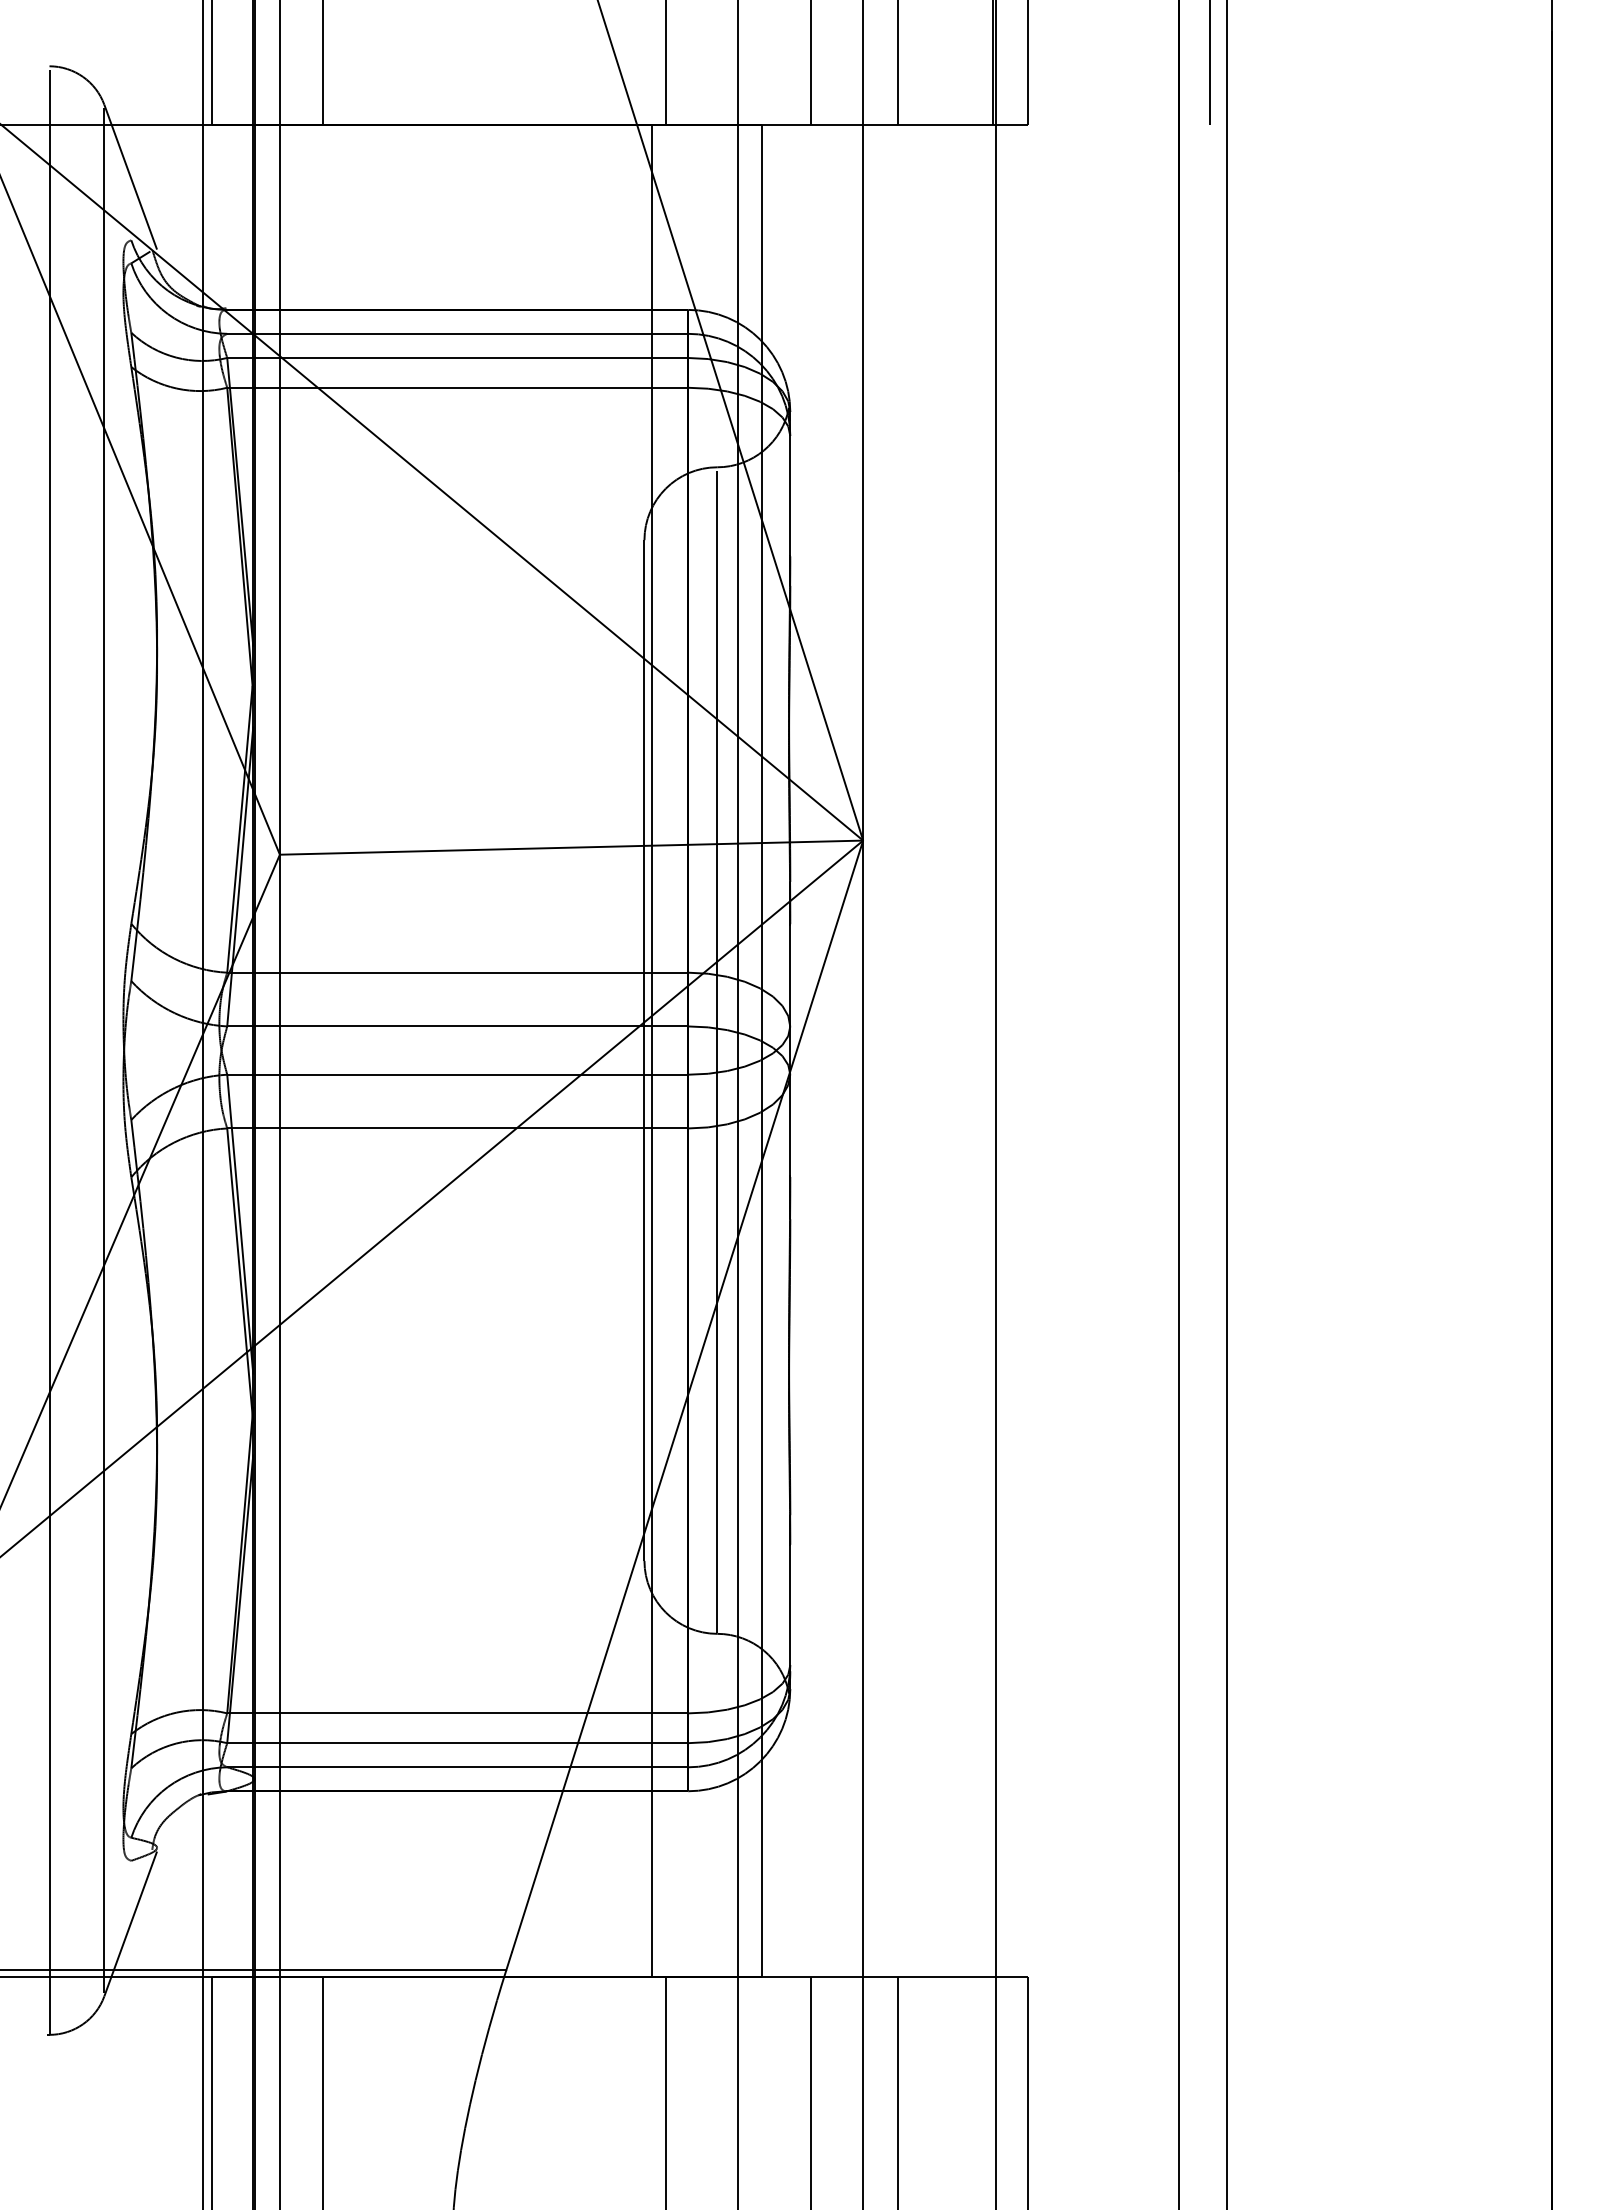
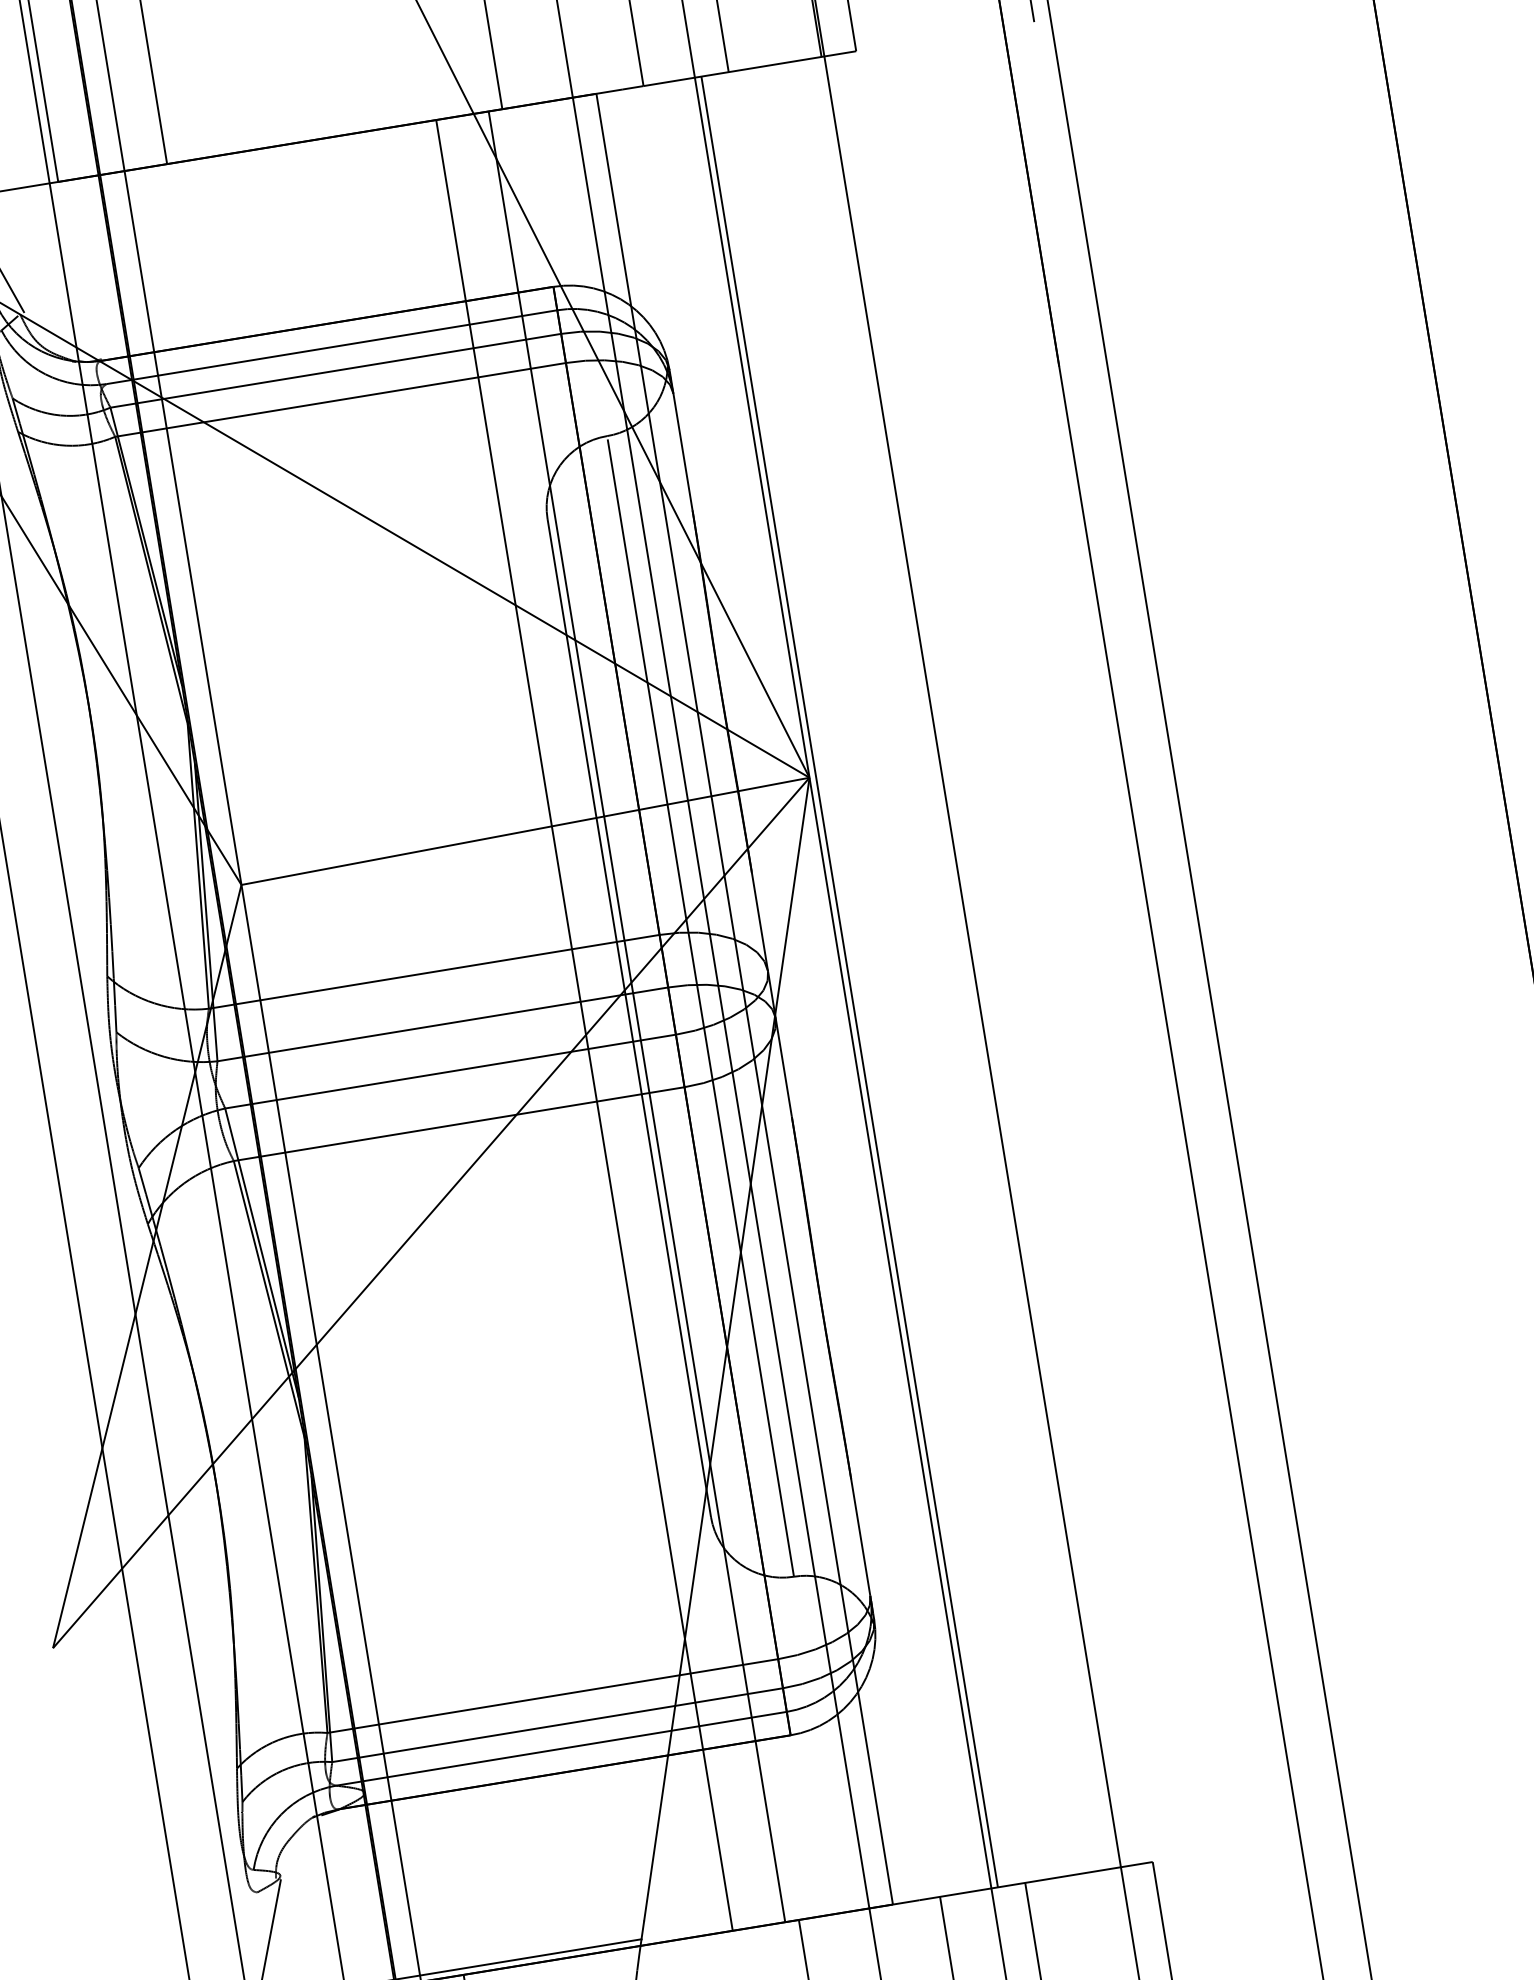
line: (598, 1050) -> (584, 1025), added
line: (869, 1050) -> (849, 981), added

